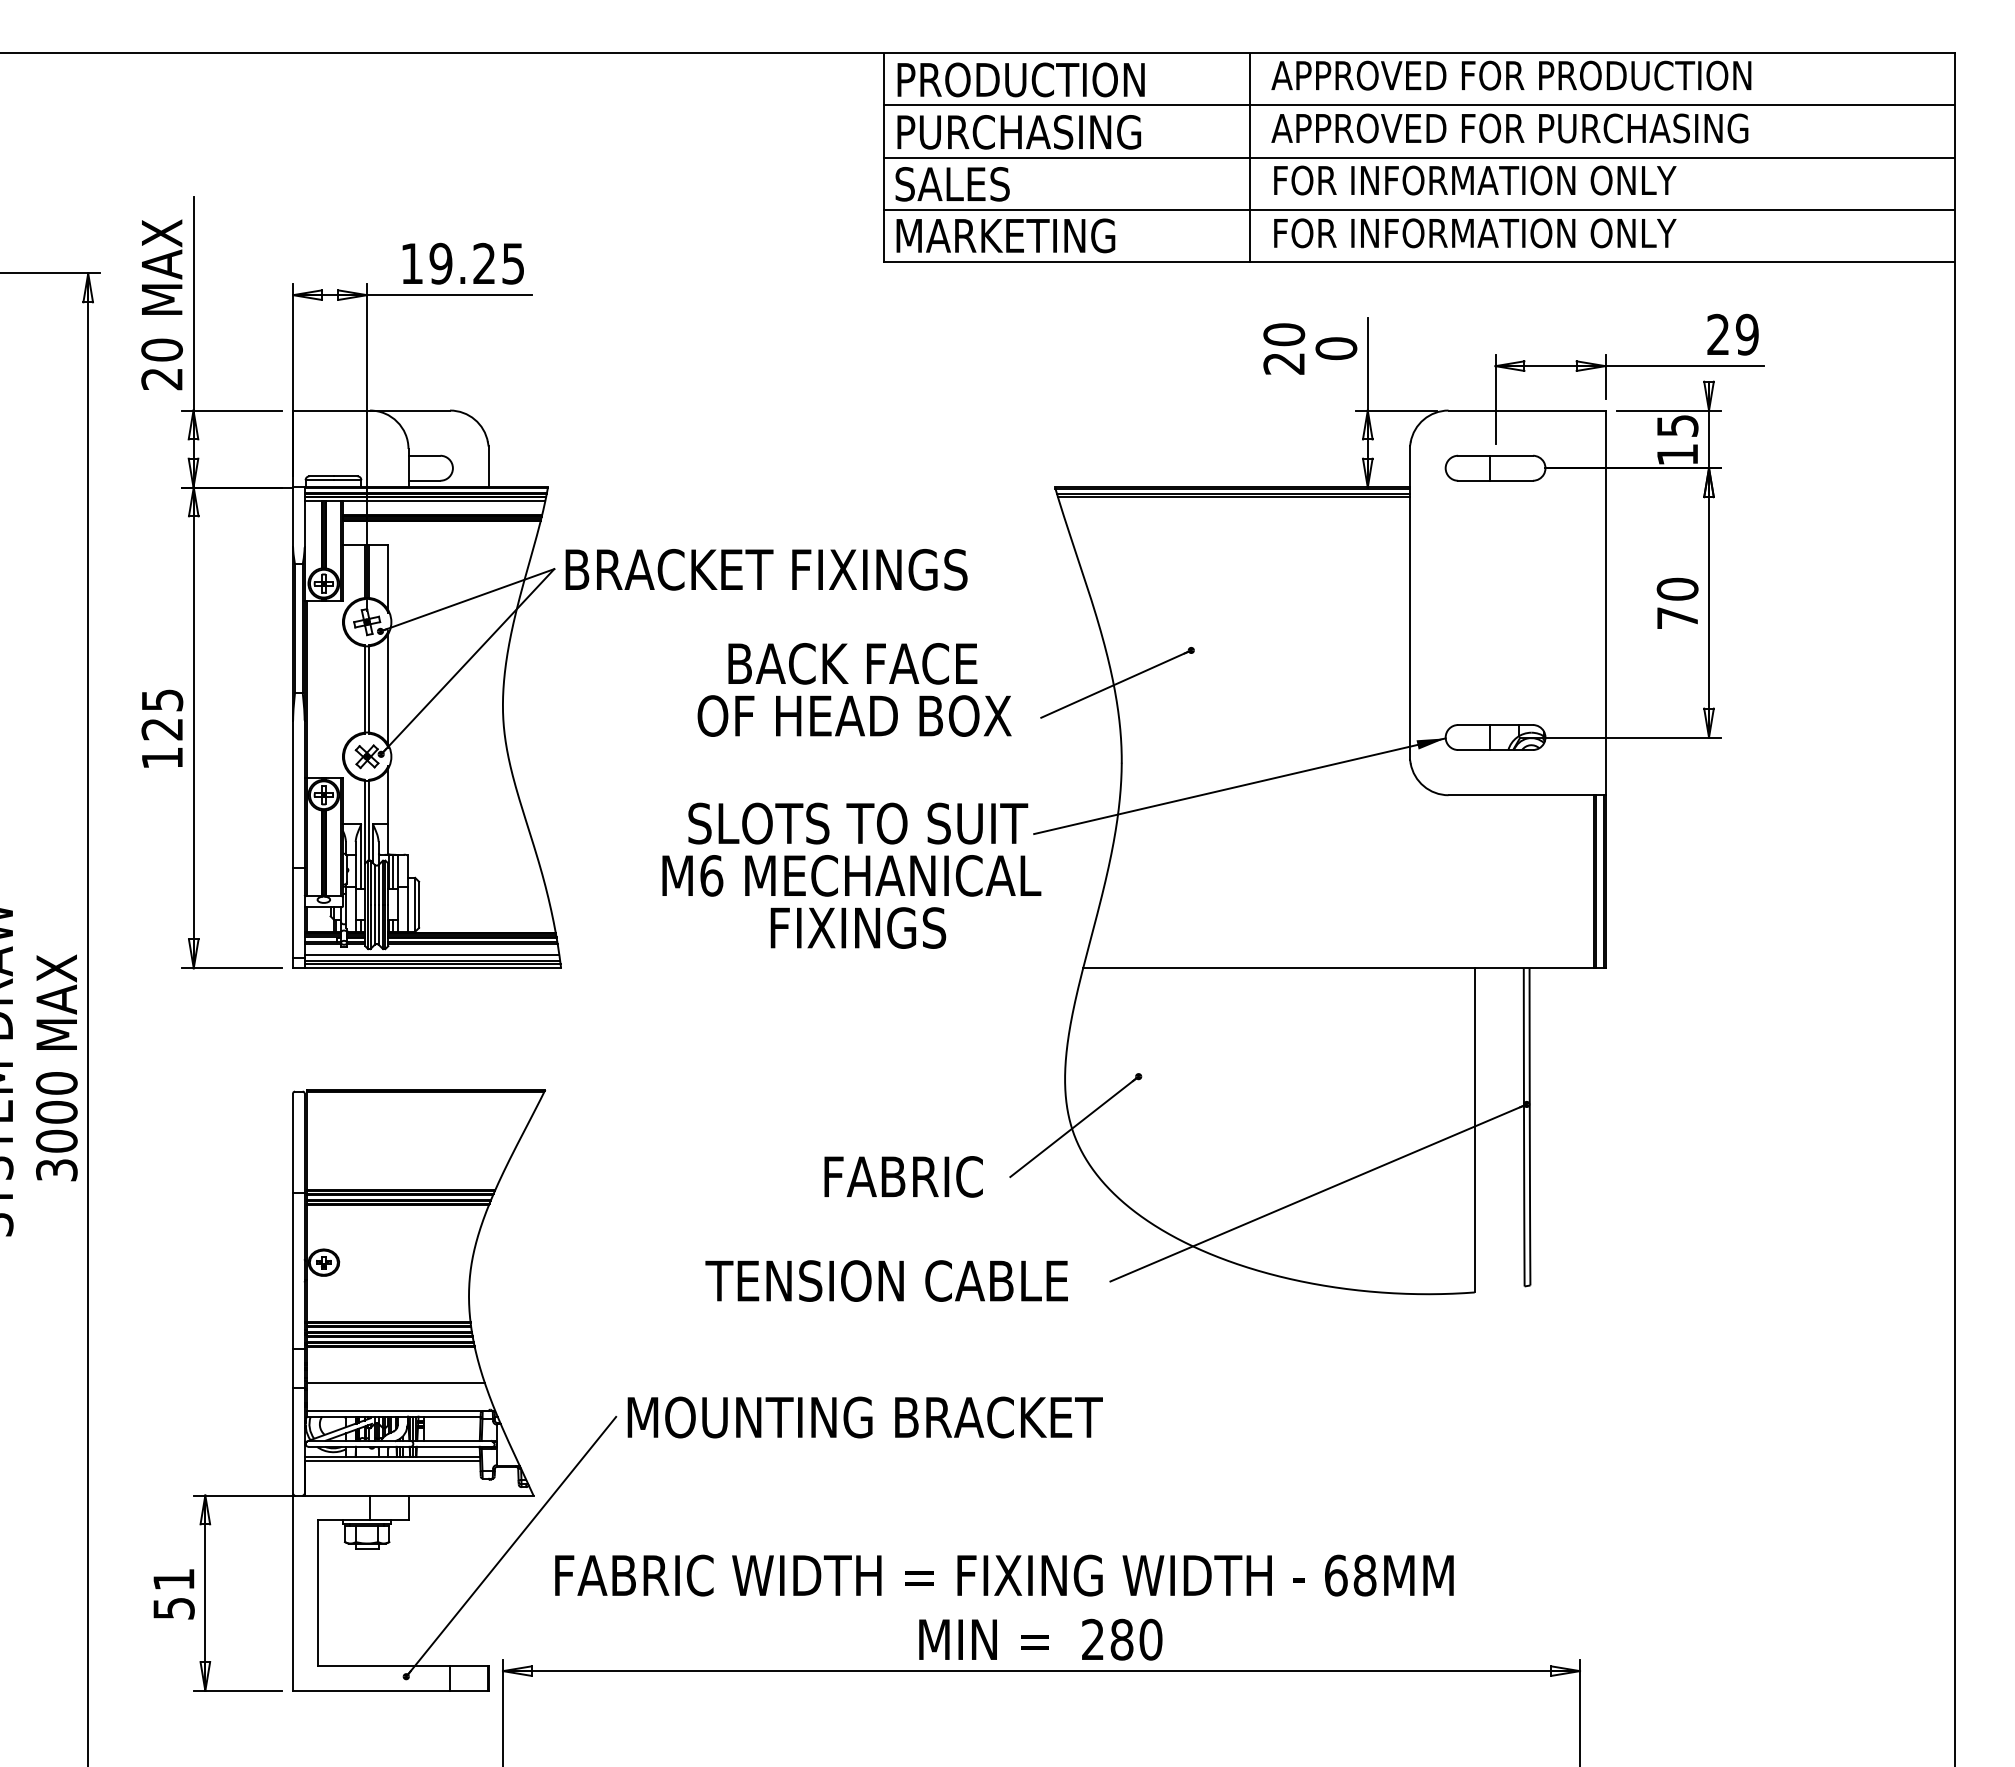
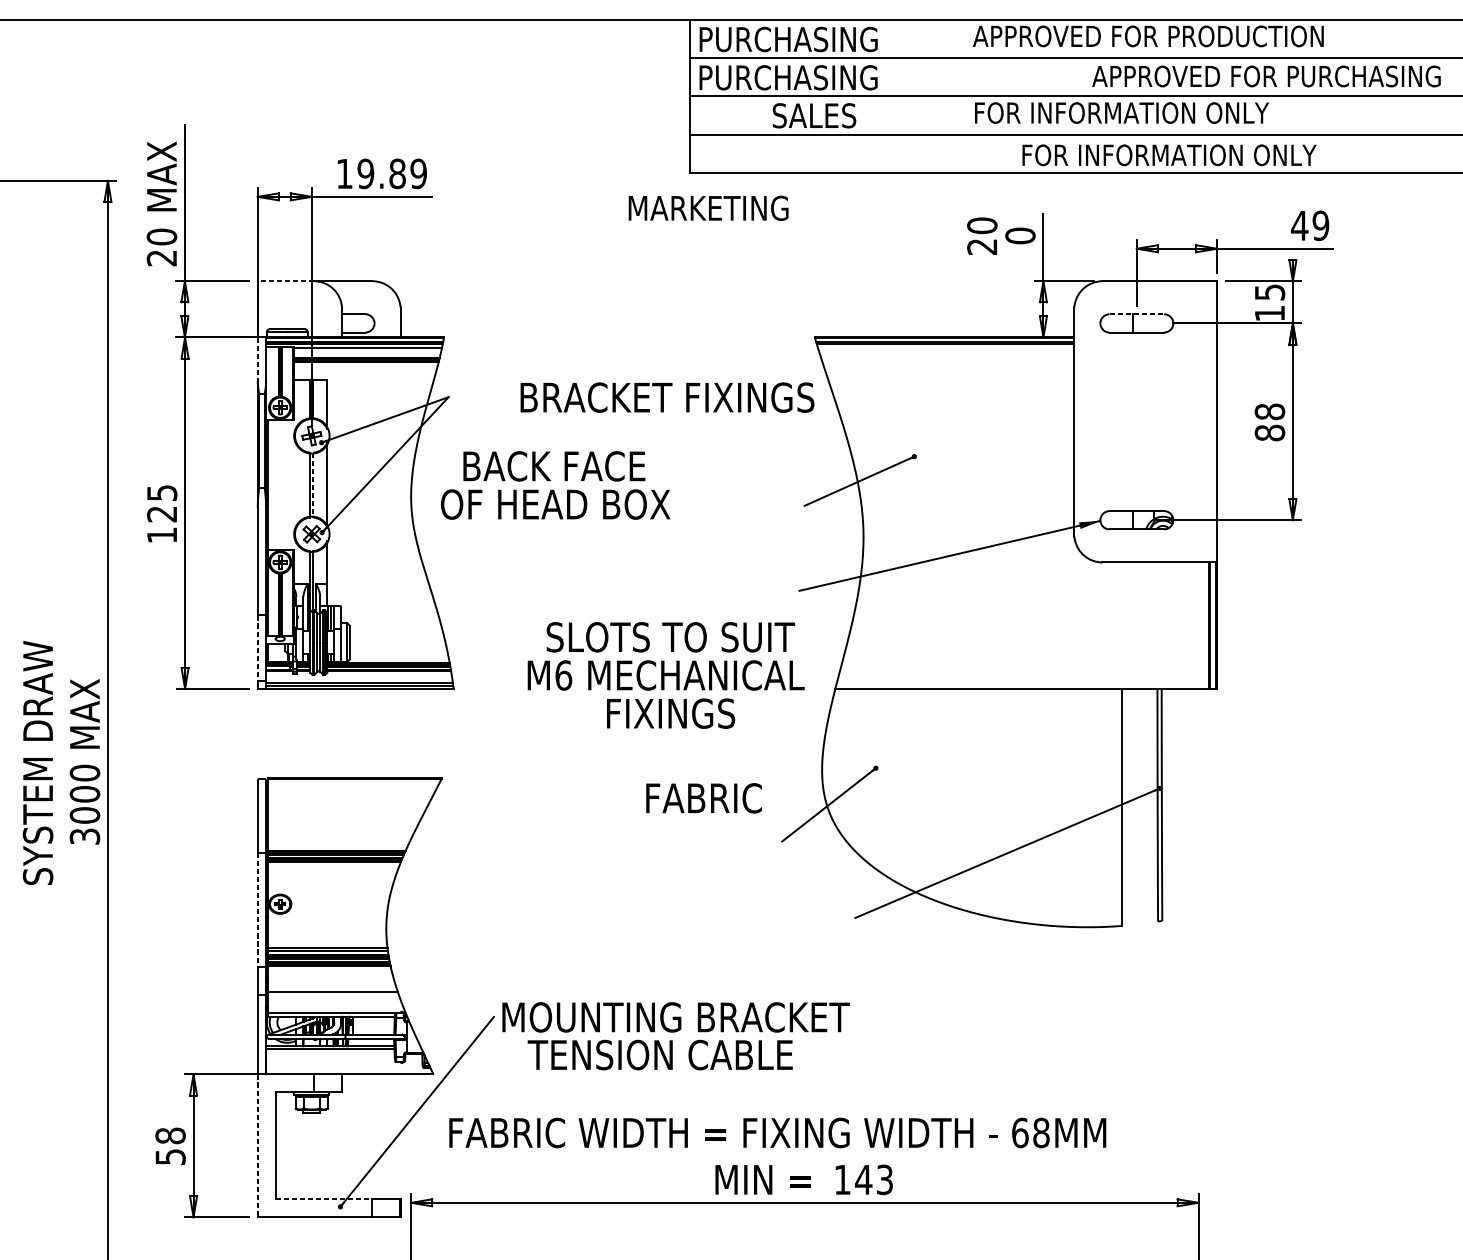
text: (1032, 79) -> (798, 39), PRODUCTION -> PURCHASING
text: (1509, 128) -> (1266, 76), moved
line: (1250, 157) -> (957, 96), removed
text: (952, 184) -> (814, 115), moved
text: (1475, 233) -> (1169, 155), moved
text: (1005, 235) -> (708, 208), moved
text: (498, 263) -> (407, 173), 19.25 -> 19.89
text: (1718, 333) -> (1299, 224), 29 -> 49
line: (331, 410) -> (285, 281), solid -> dashed
line: (1496, 455) -> (1137, 314), solid -> dashed
line: (293, 517) -> (258, 359), solid -> dashed
text: (766, 569) -> (667, 397), moved
text: (1677, 603) -> (1269, 422), 70 -> 88
line: (369, 689) -> (313, 485), solid -> dashed
text: (854, 689) -> (555, 485), moved
text: (851, 875) -> (665, 675), moved
line: (293, 913) -> (258, 648), solid -> dashed
line: (431, 955) -> (358, 679), removed
text: (903, 1176) -> (703, 798), moved
line: (293, 1271) -> (258, 910), solid -> dashed
text: (886, 1280) -> (660, 1054), moved
text: (173, 1579) -> (170, 1135), 51 -> 58
line: (293, 1593) -> (258, 1146), solid -> dashed
text: (1122, 1639) -> (864, 1179), 280 -> 143
line: (384, 1666) -> (324, 1199), solid -> dashed

